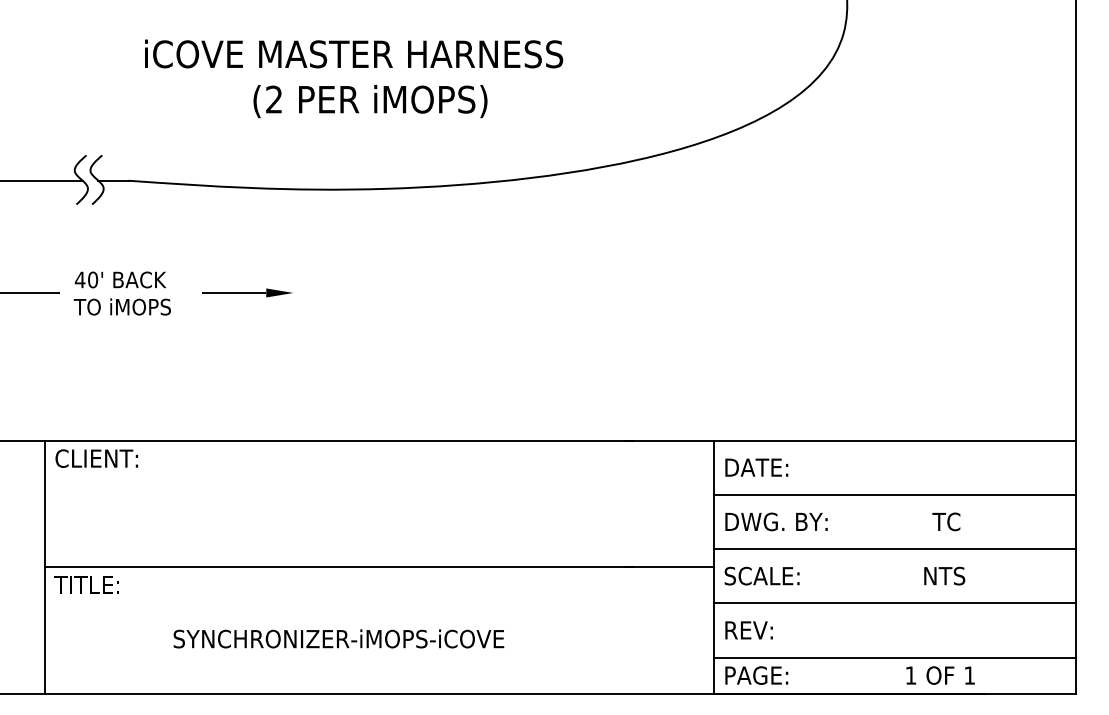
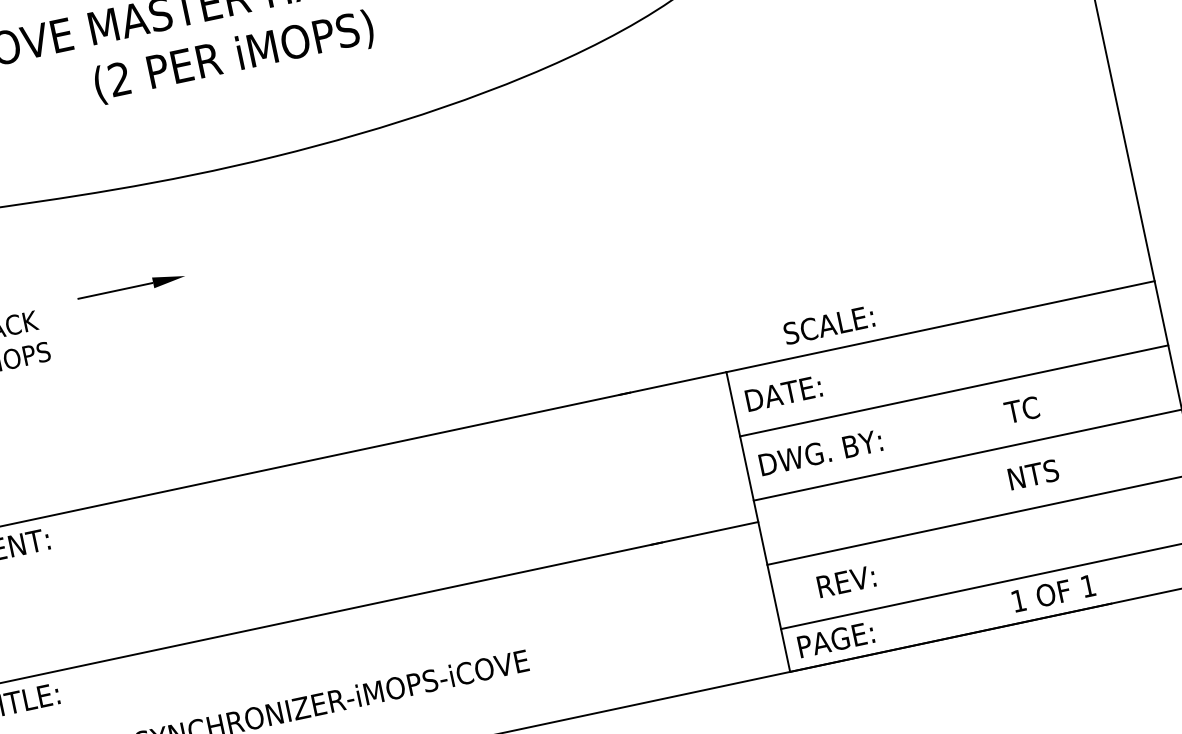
part: (247, 292) -> (130, 287), moved
text: (761, 575) -> (828, 324), moved
text: (748, 630) -> (845, 581), moved

